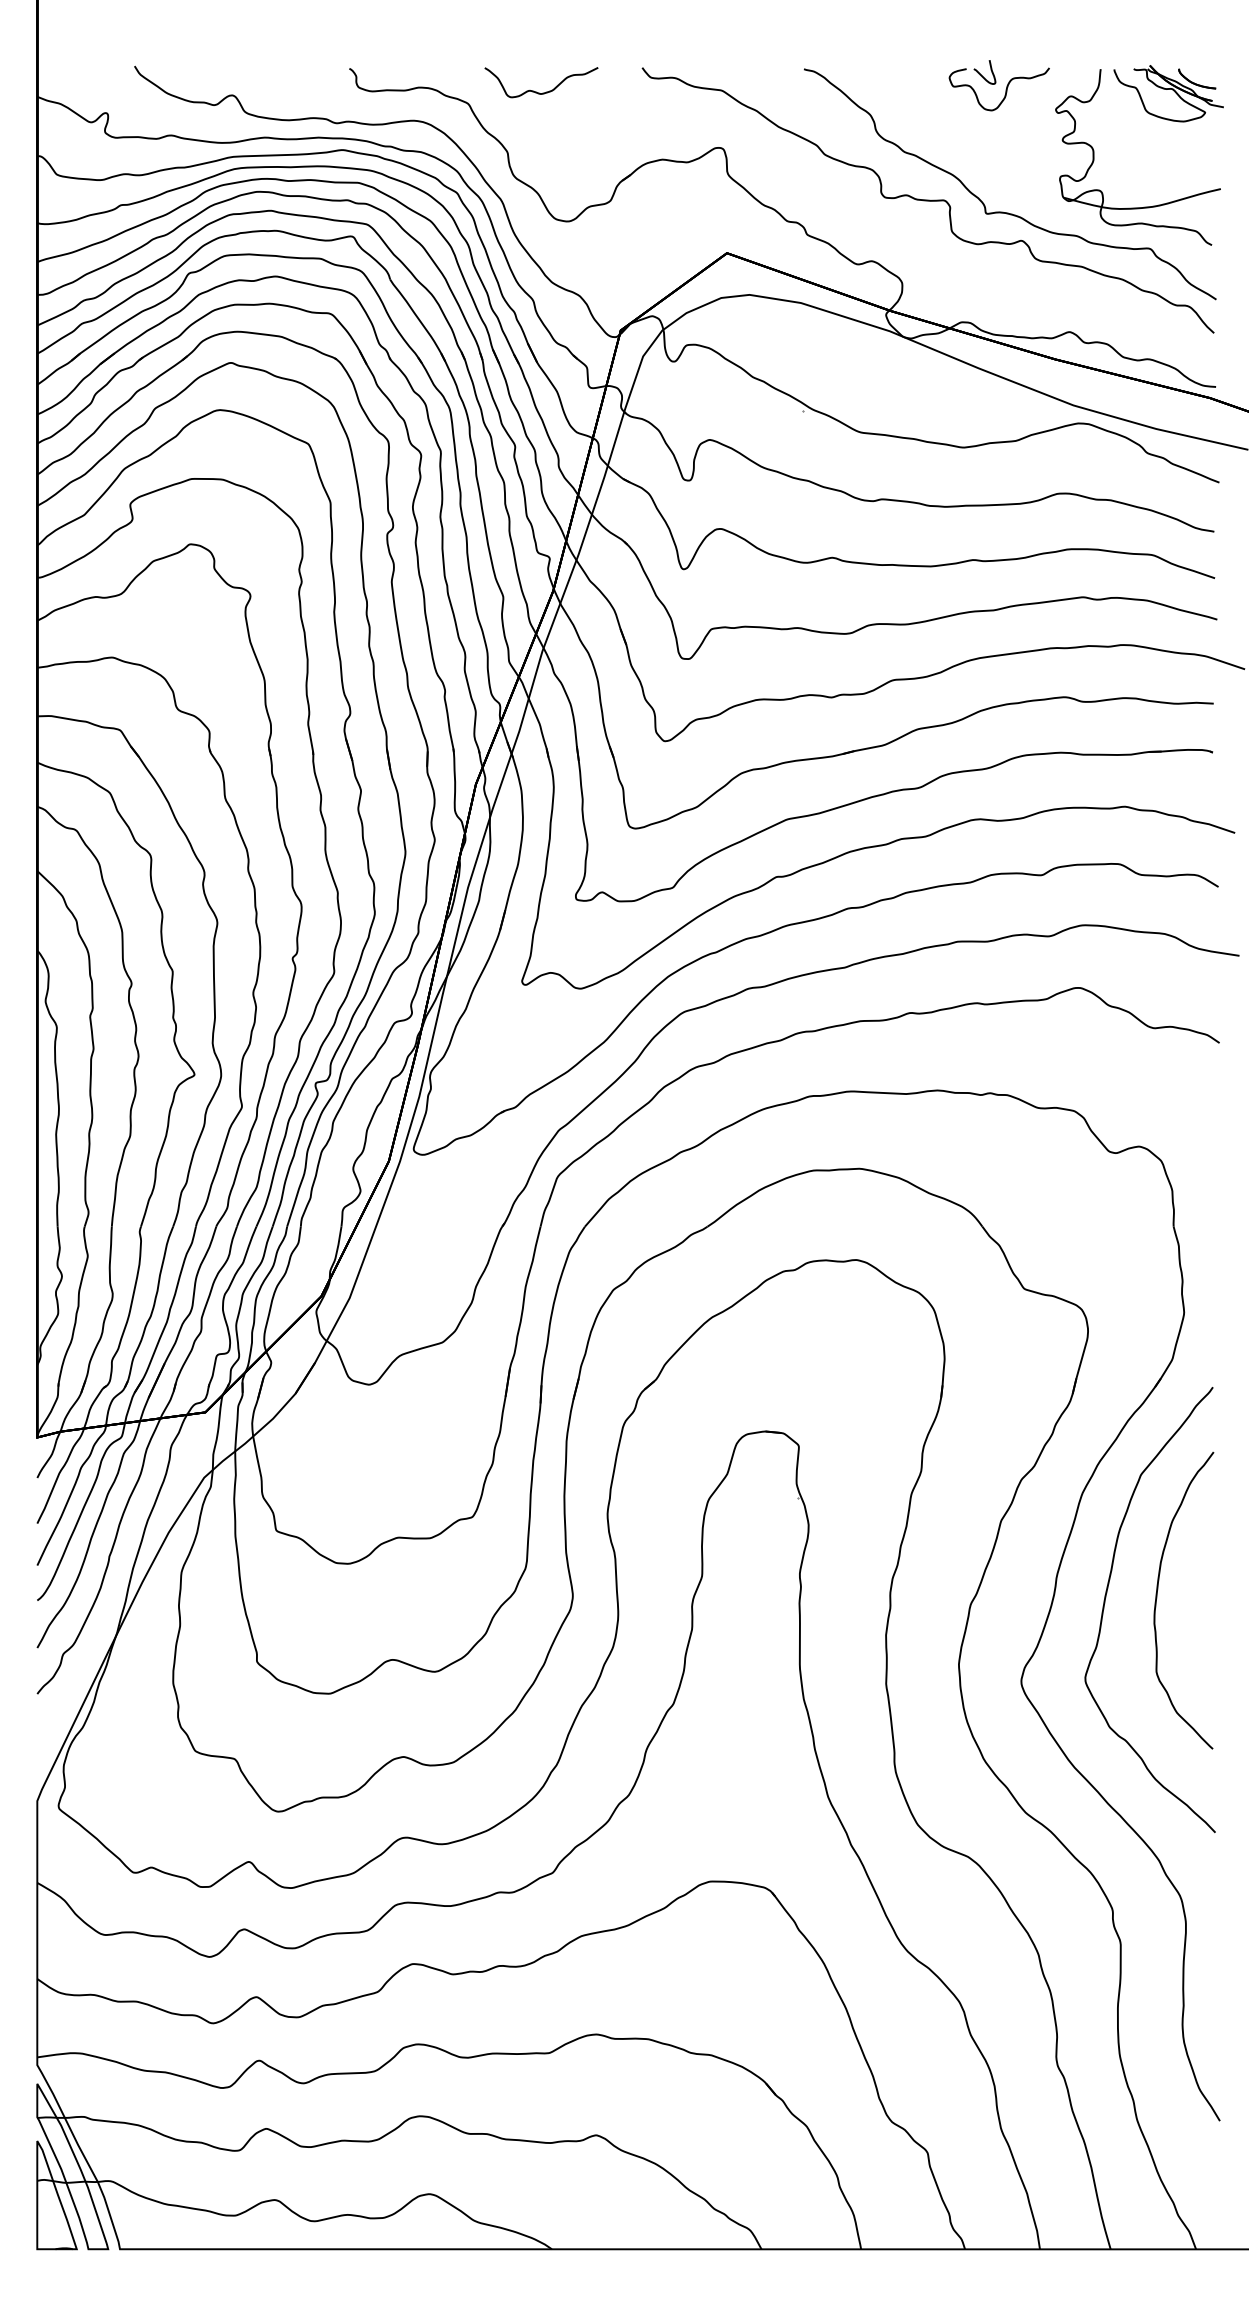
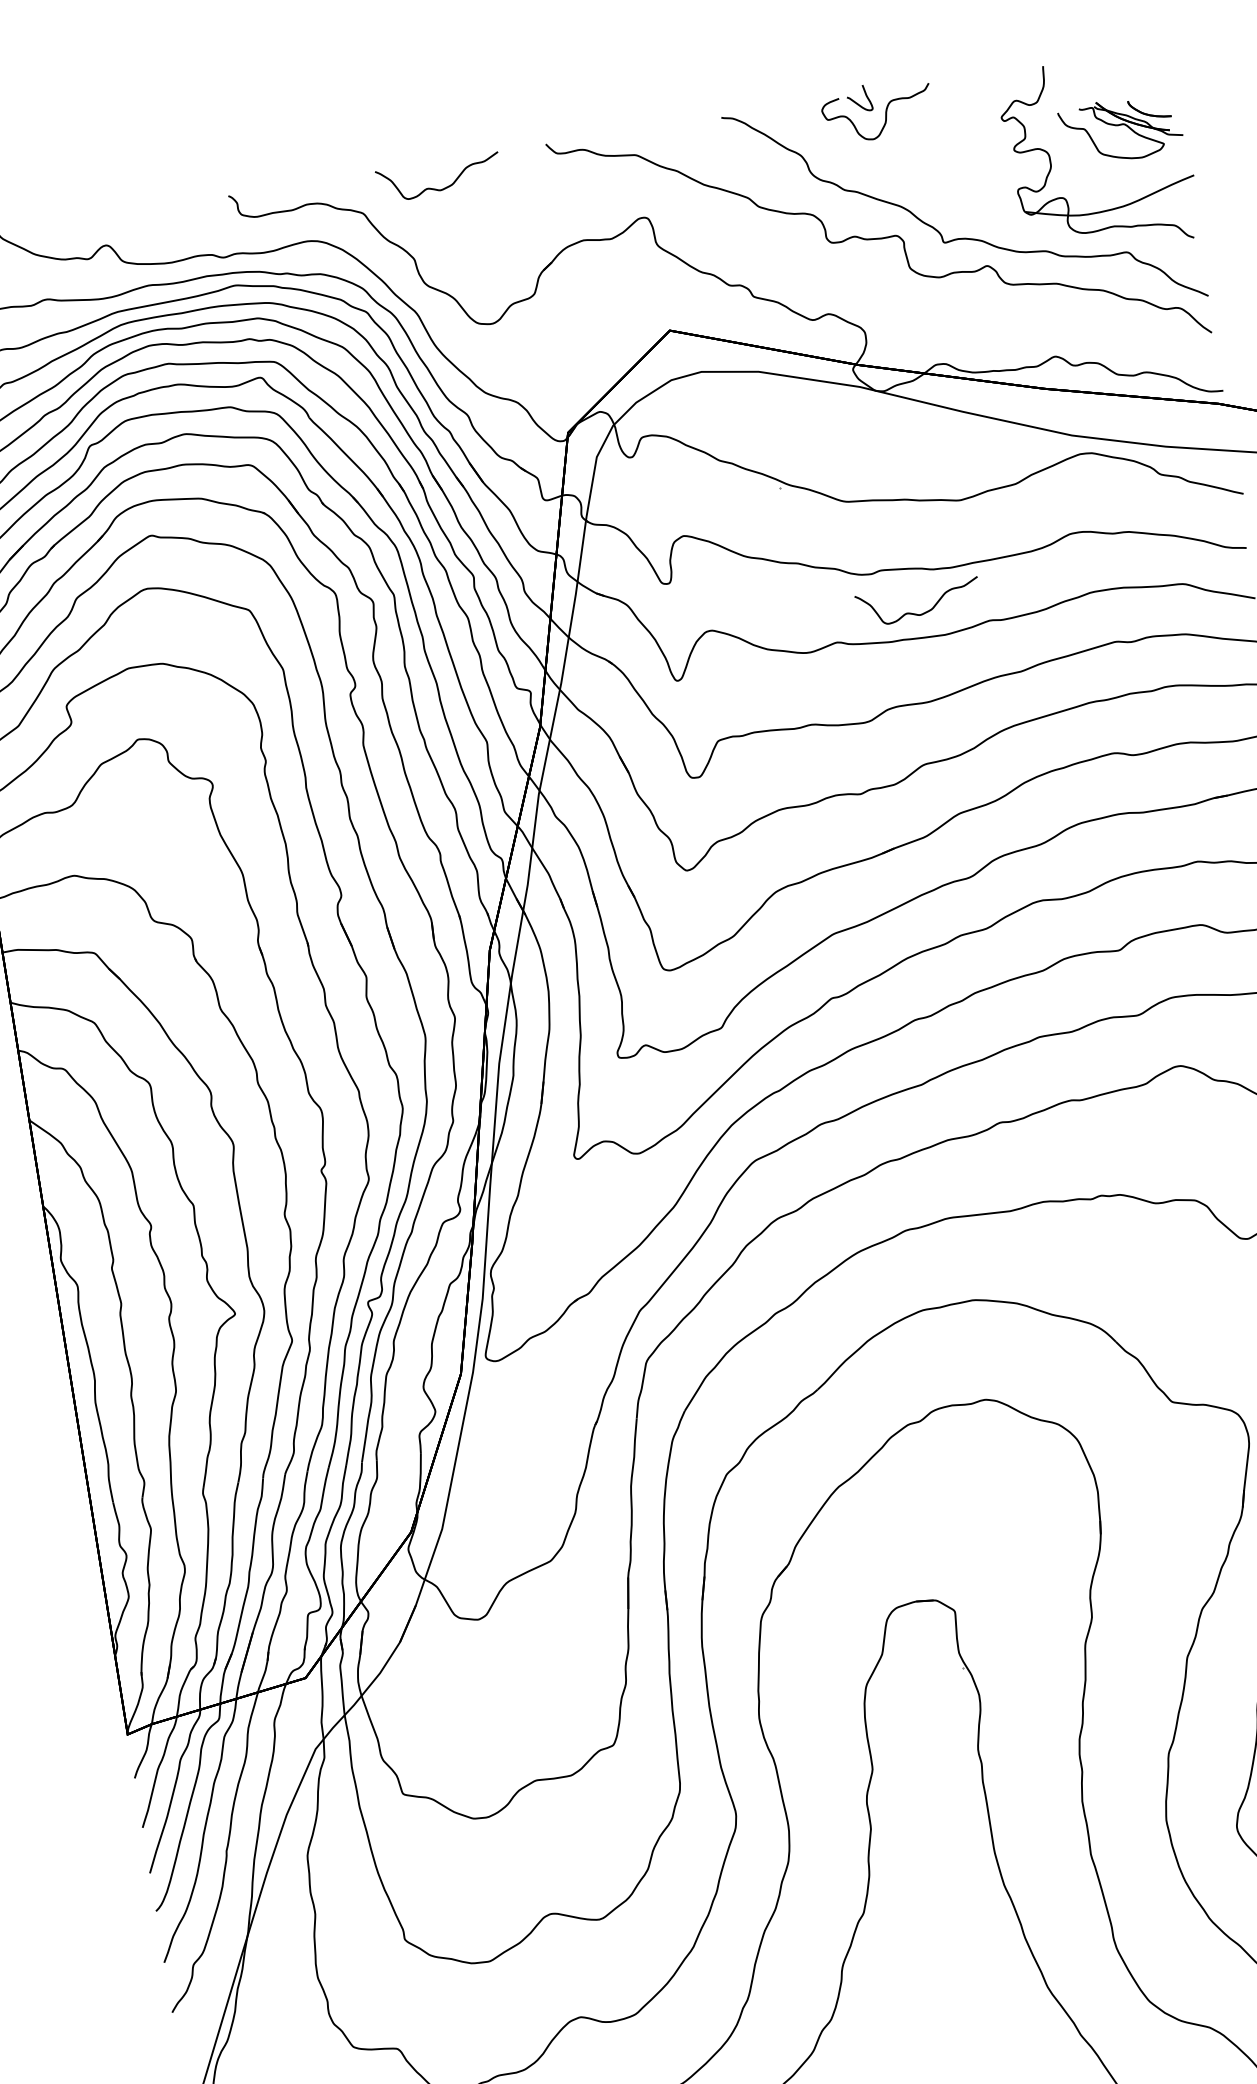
part: (998, 85) -> (876, 111), moved
part: (1168, 93) -> (1120, 129), moved
curve: (912, 543) -> (921, 613), added

